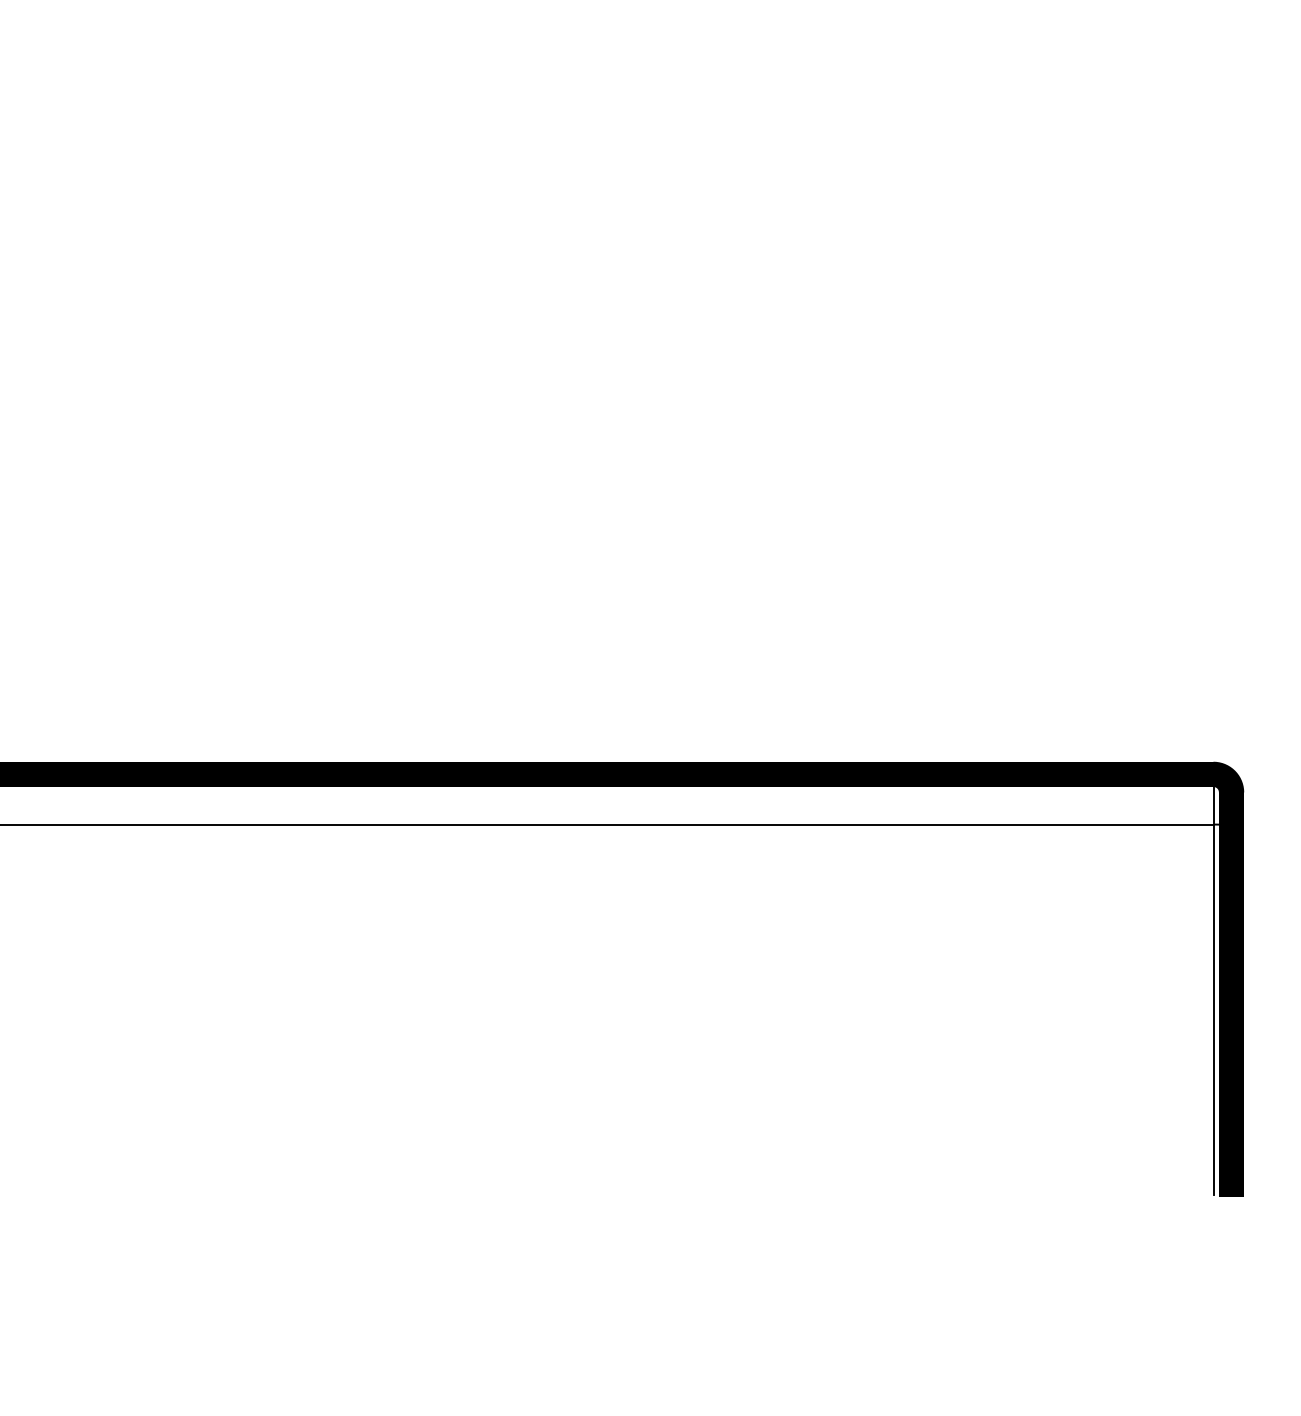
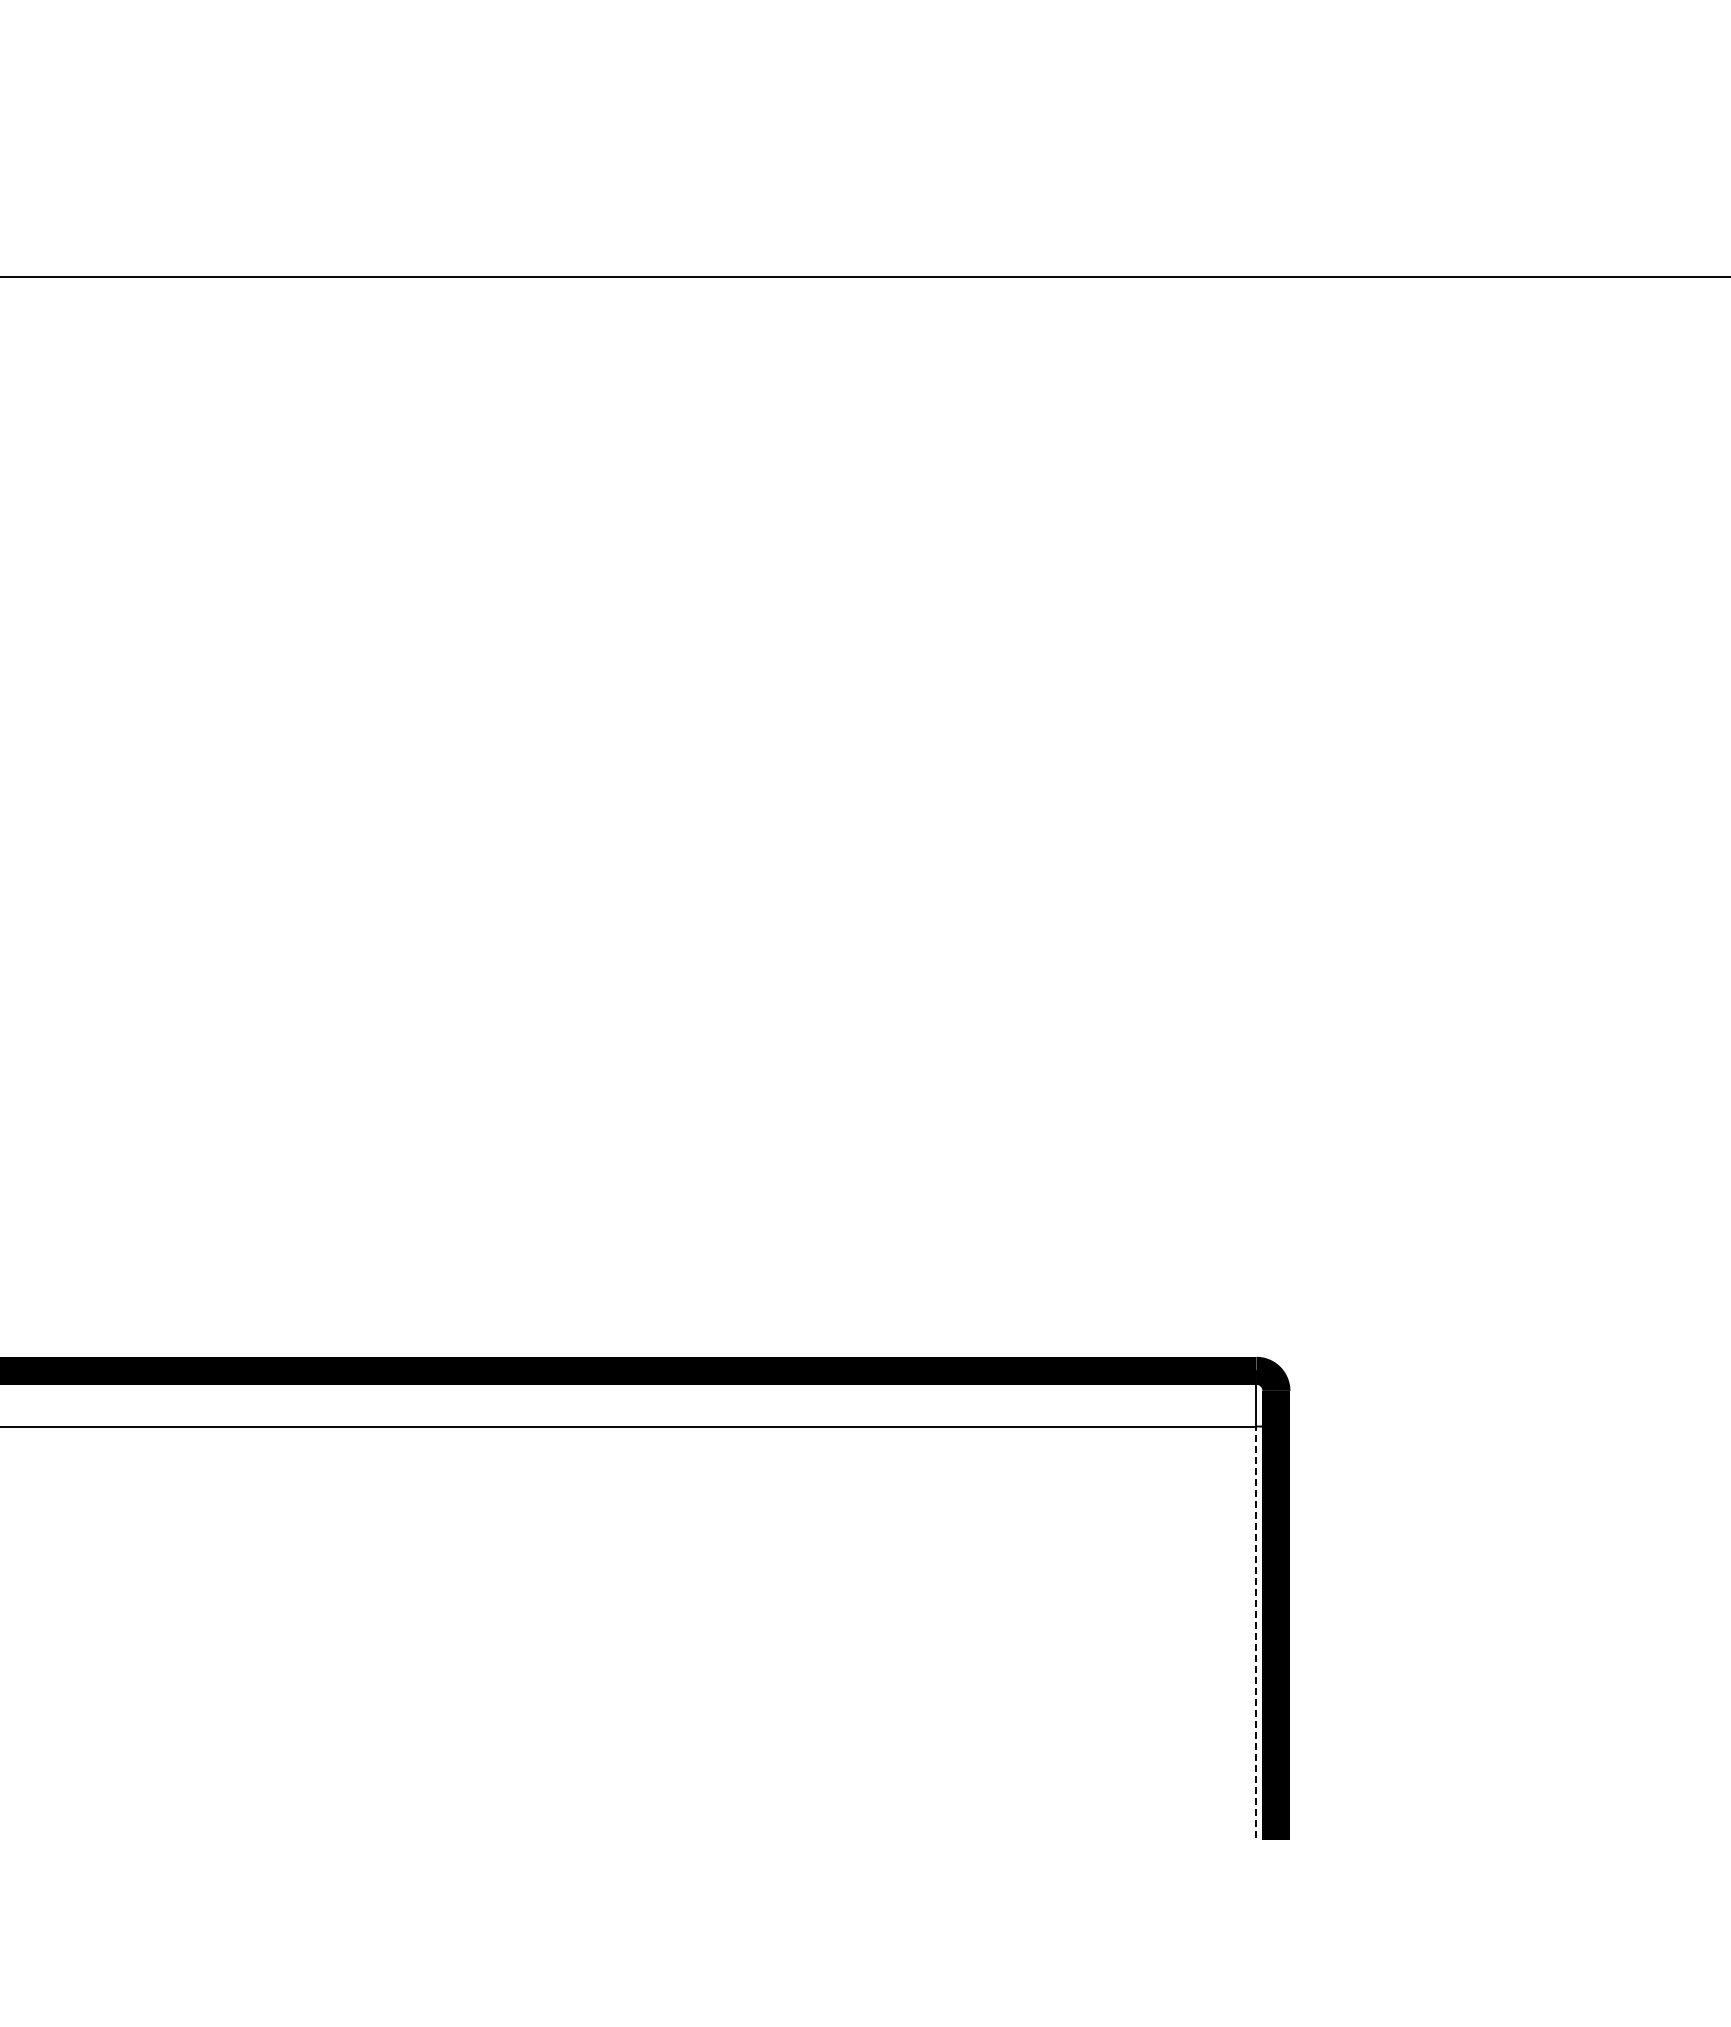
line: (1213, 1010) -> (1256, 1632), solid -> dashed

